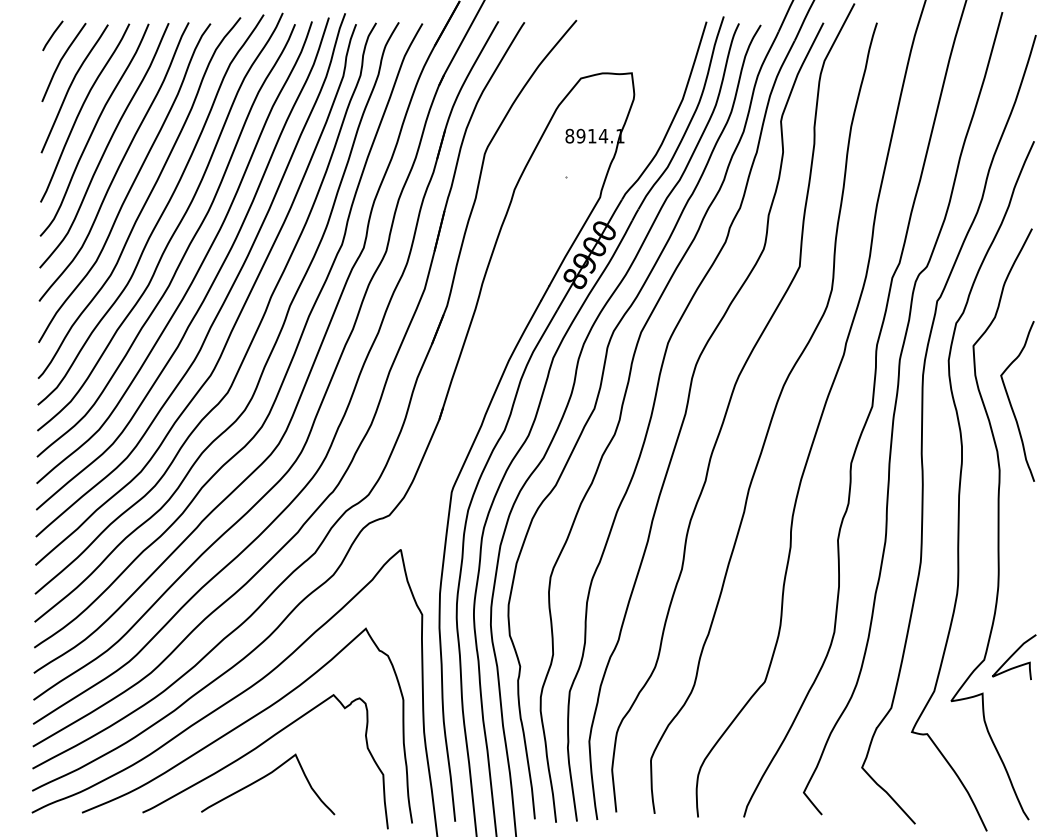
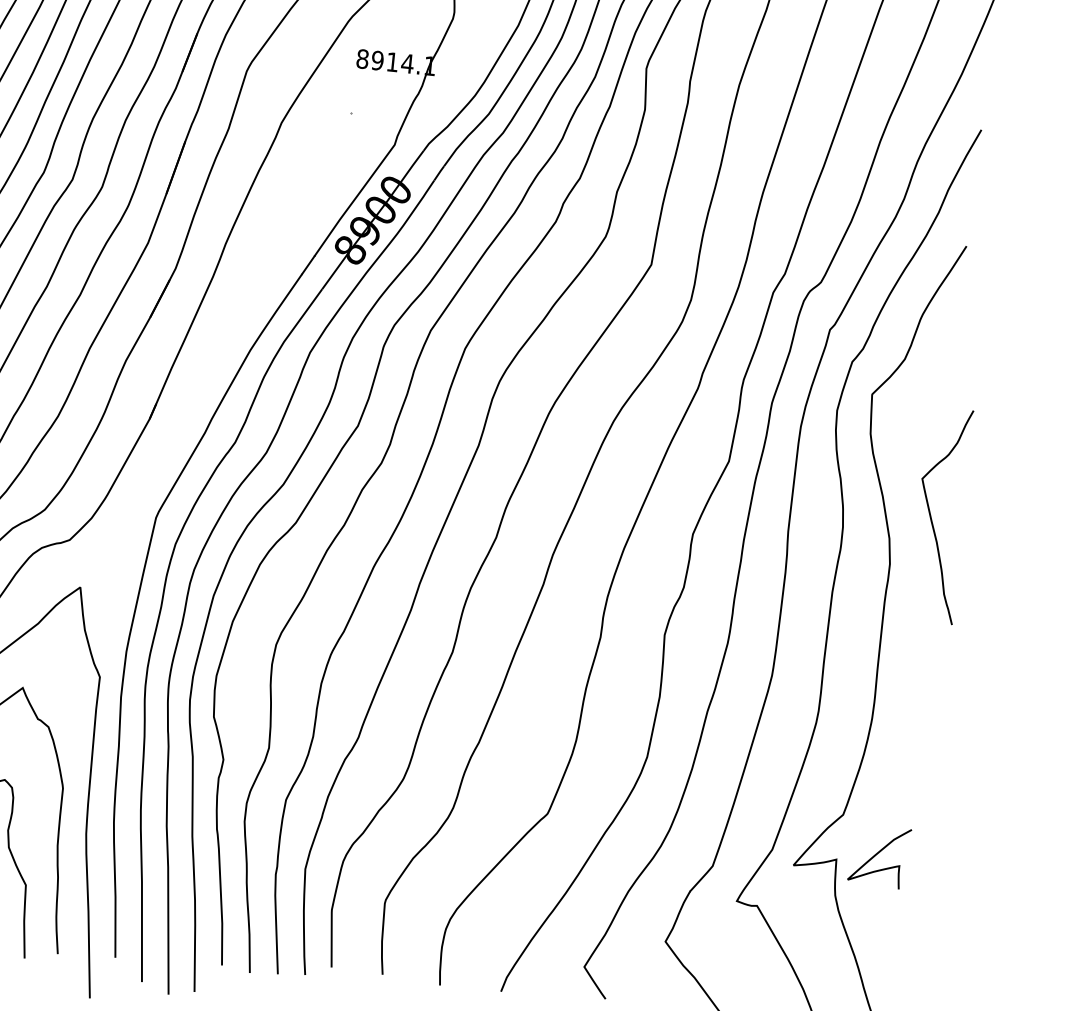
curve: (1011, 403) -> (932, 517), moved
curve: (1013, 655) -> (878, 854), moved

